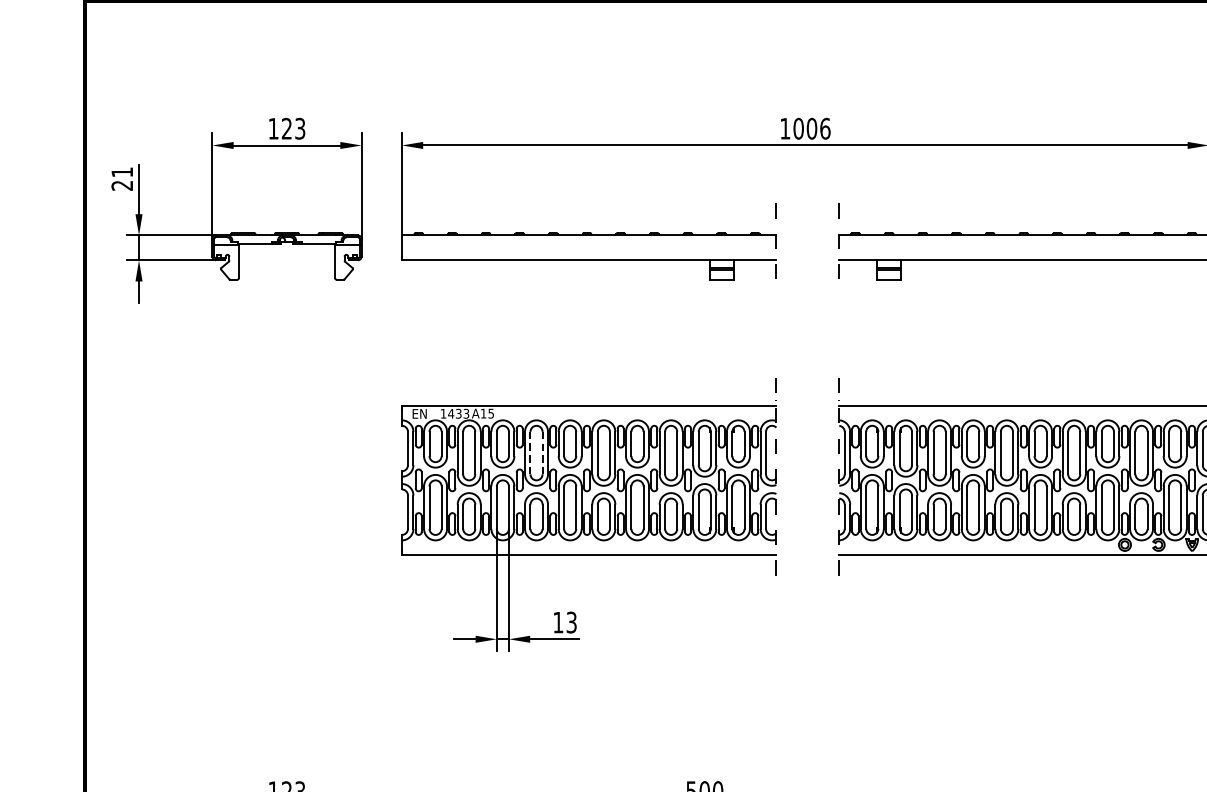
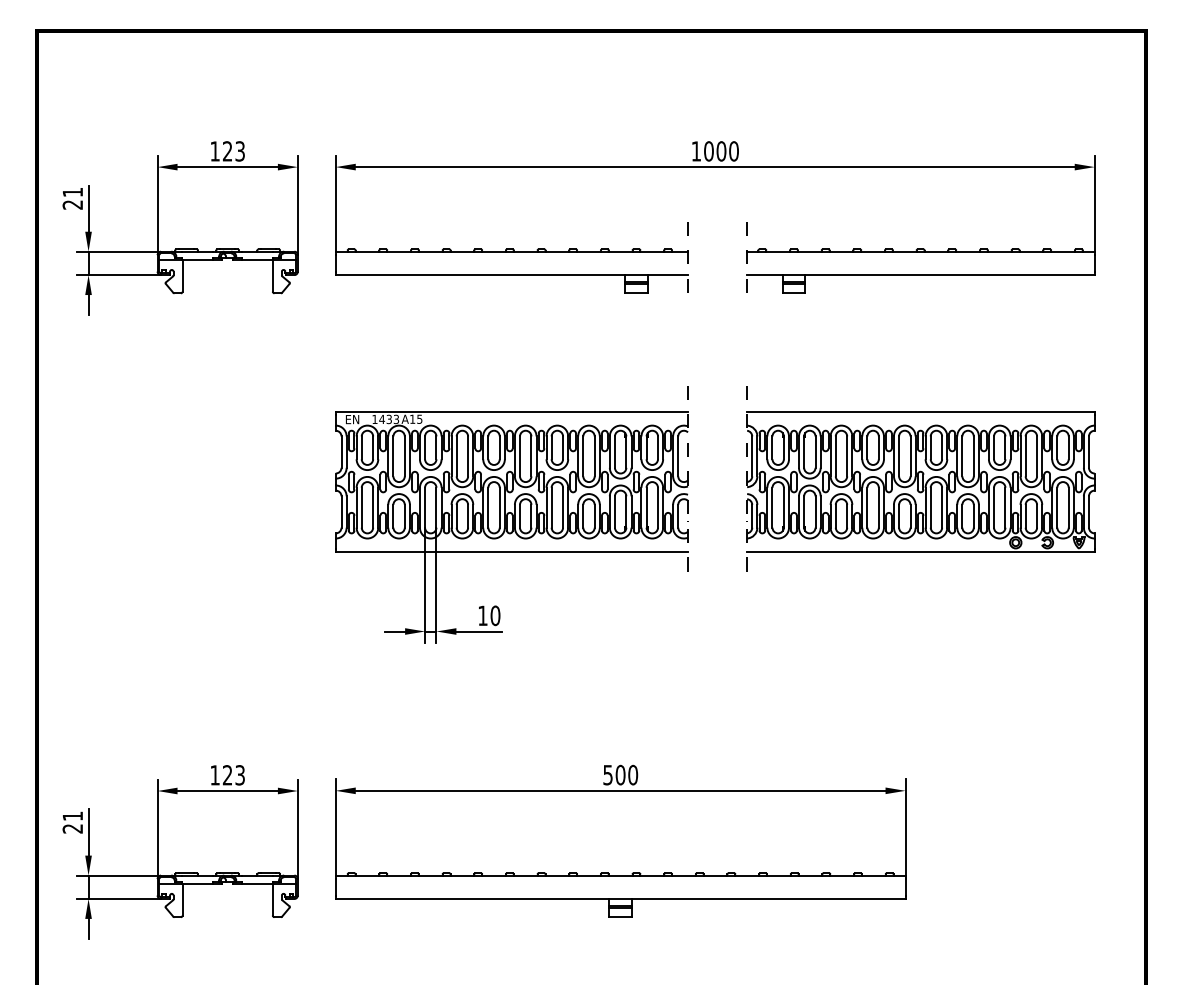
text: (824, 128) -> (733, 151), 1006 -> 1000
line: (530, 453) -> (456, 456), dashed -> solid
line: (543, 453) -> (468, 456), dashed -> solid
text: (571, 622) -> (495, 615), 13 -> 10

